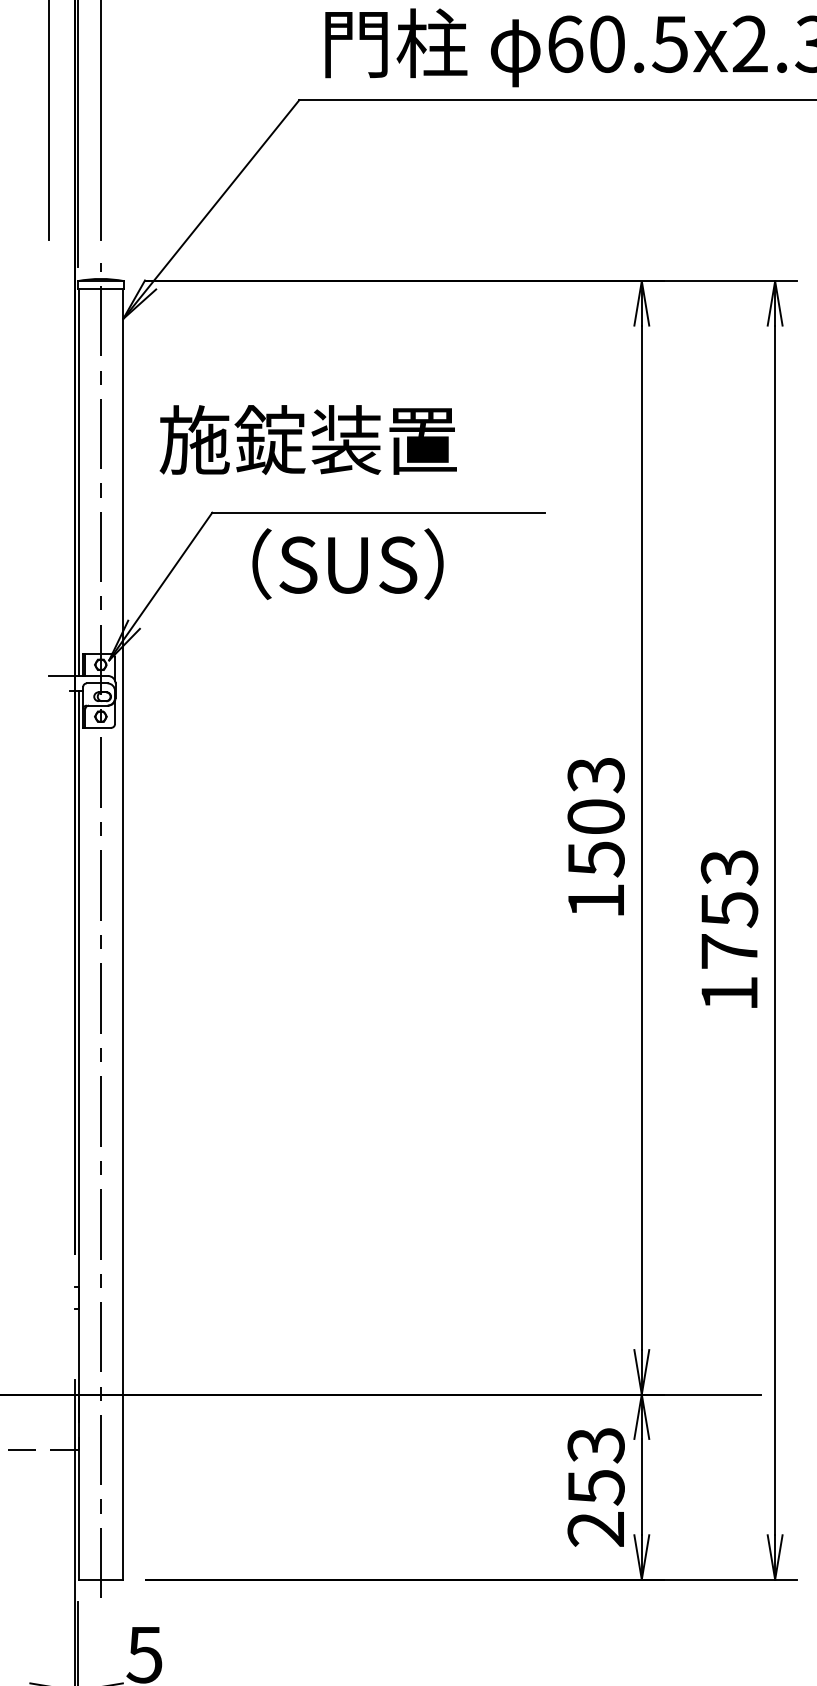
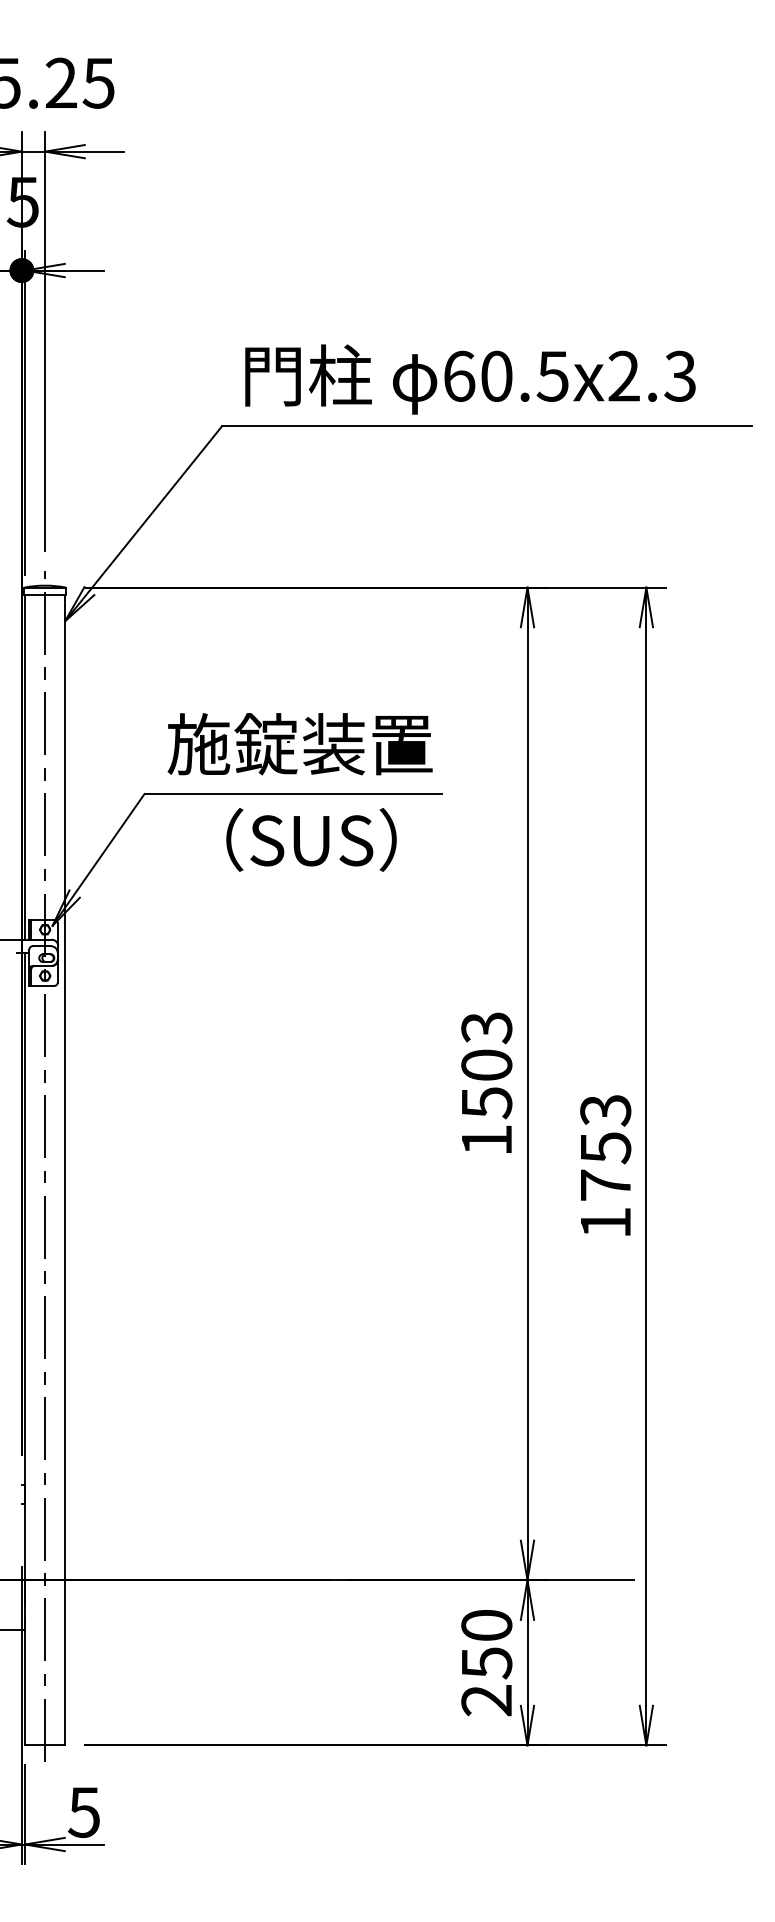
part: (312, 434) -> (303, 739), moved
text: (347, 563) -> (311, 839), moved
text: (595, 1445) -> (486, 1625), 253 -> 250

